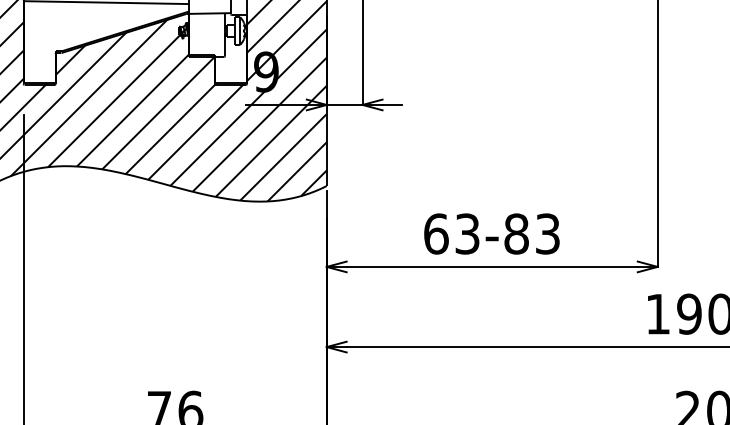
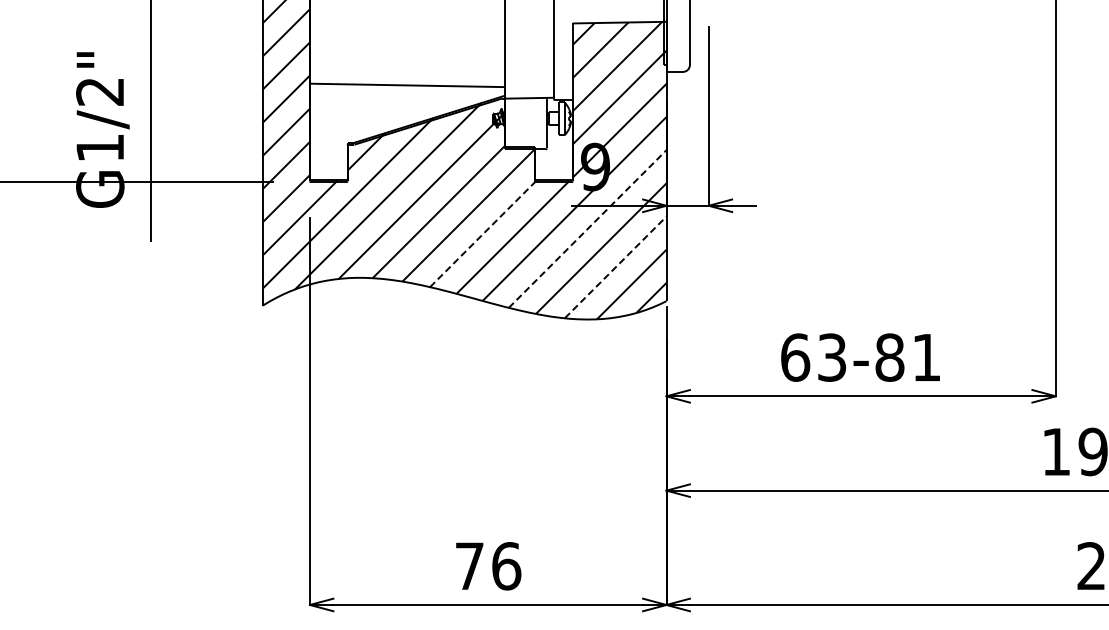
line: (260, 124) -> (588, 228), solid -> dashed
line: (171, 128) -> (483, 233), solid -> dashed
line: (283, 157) -> (615, 267), solid -> dashed
text: (547, 233) -> (926, 357), 63-83 -> 63-81

